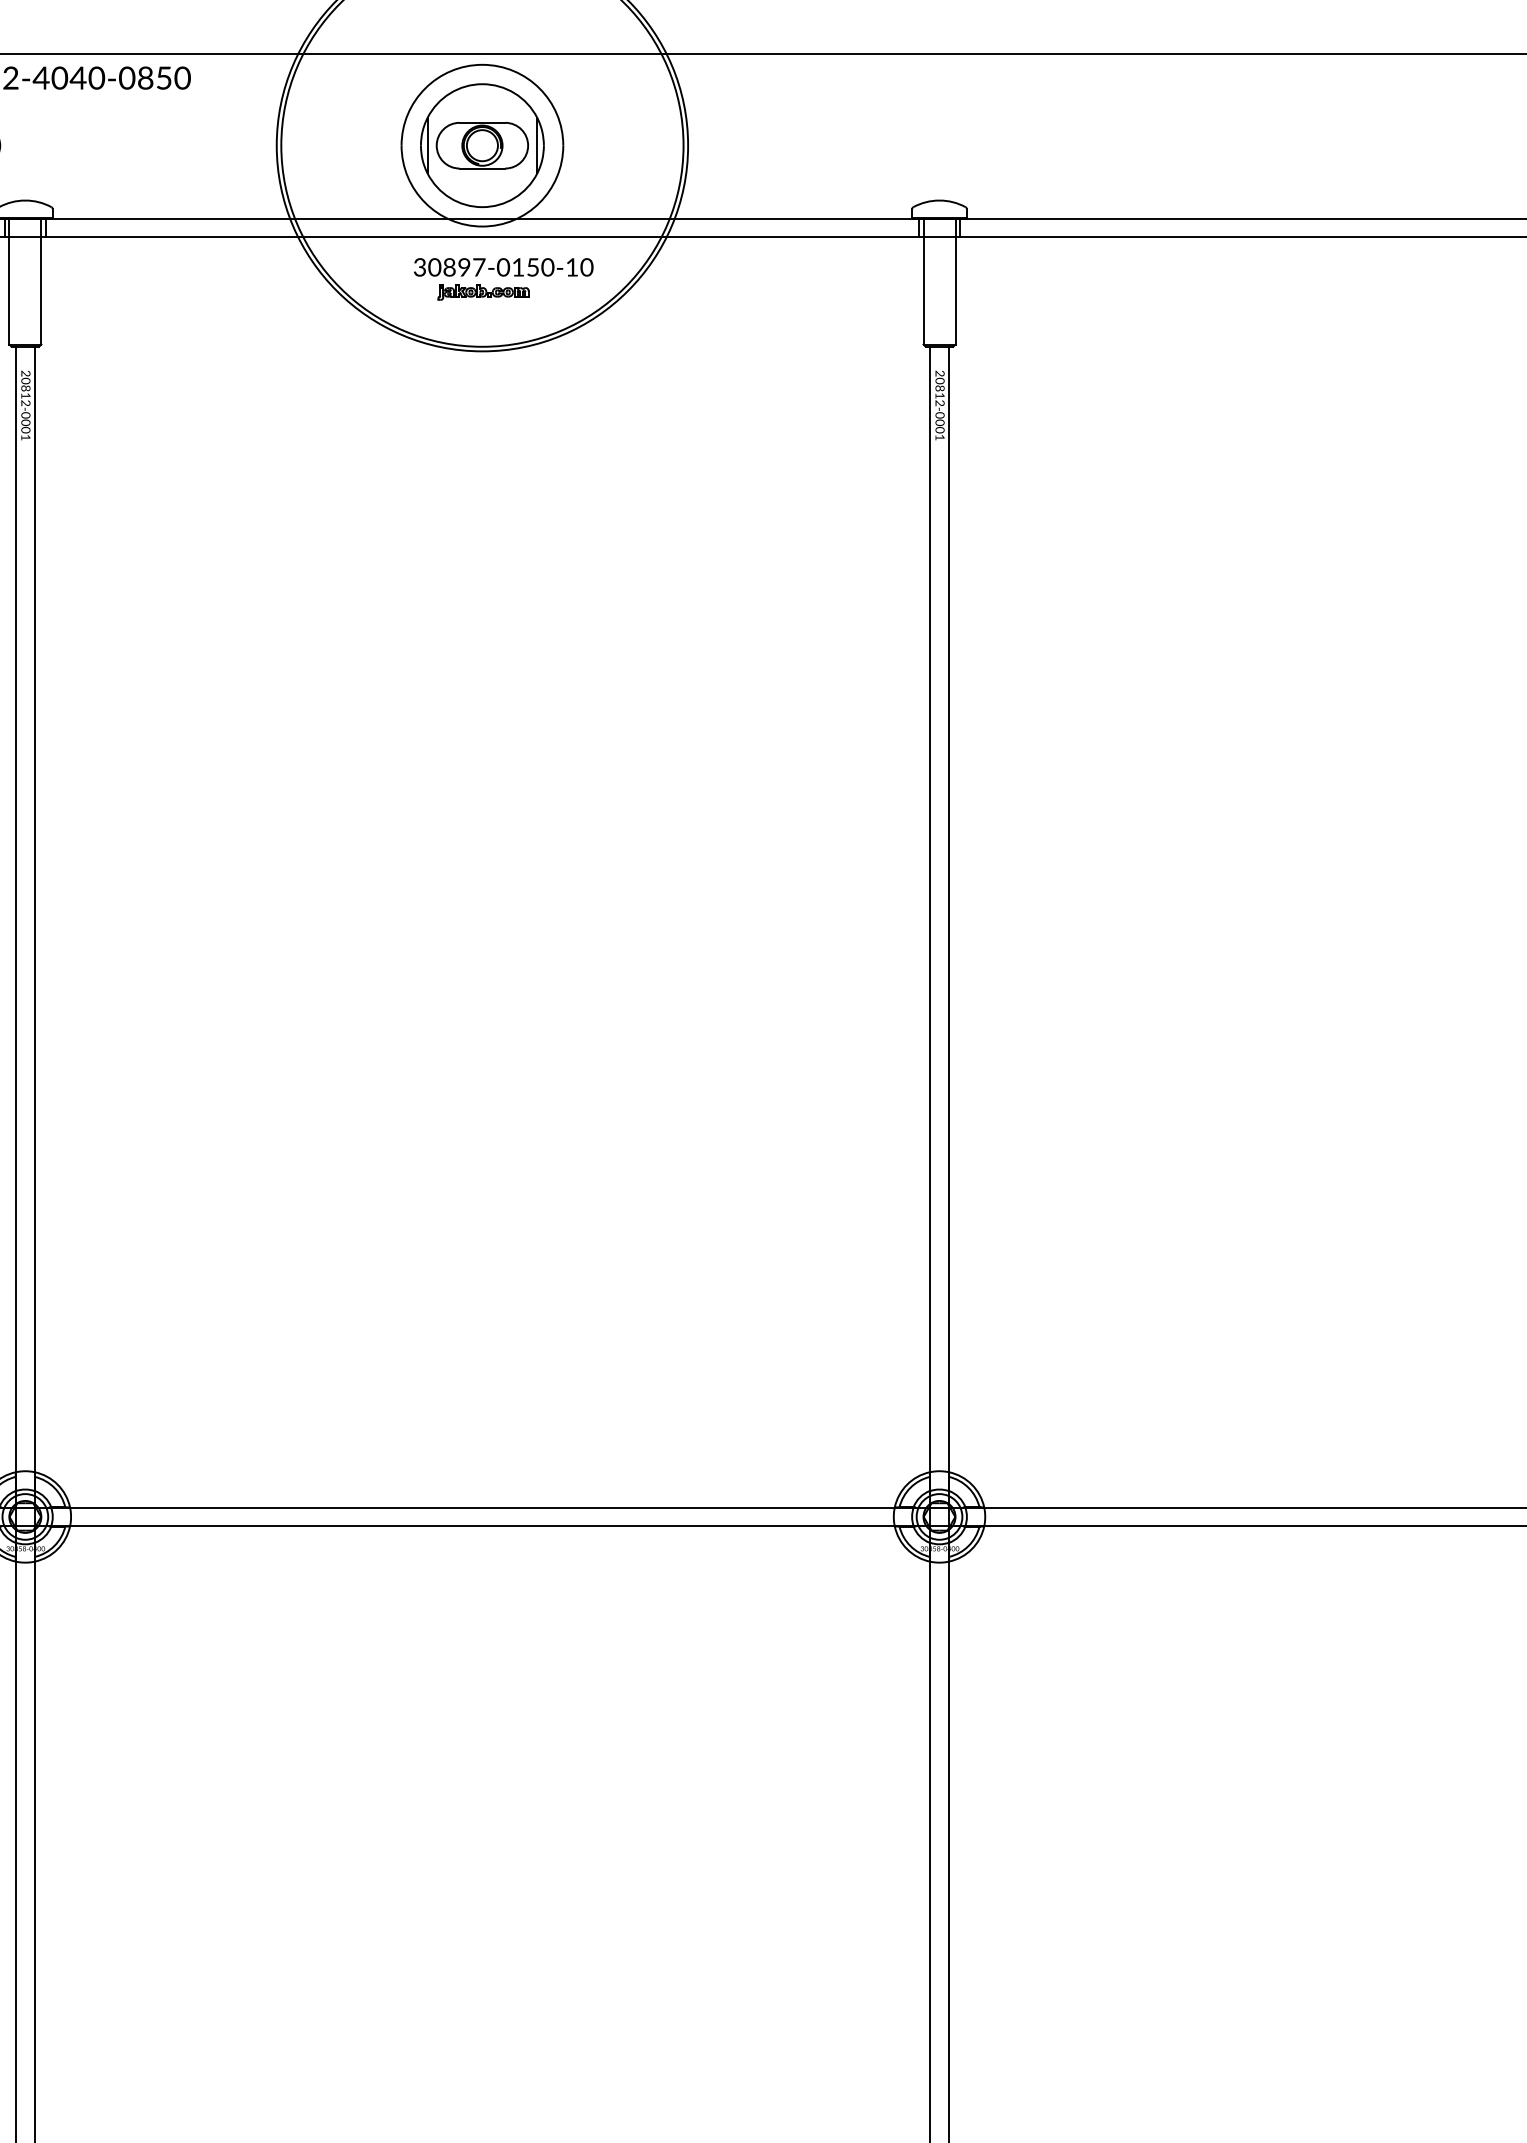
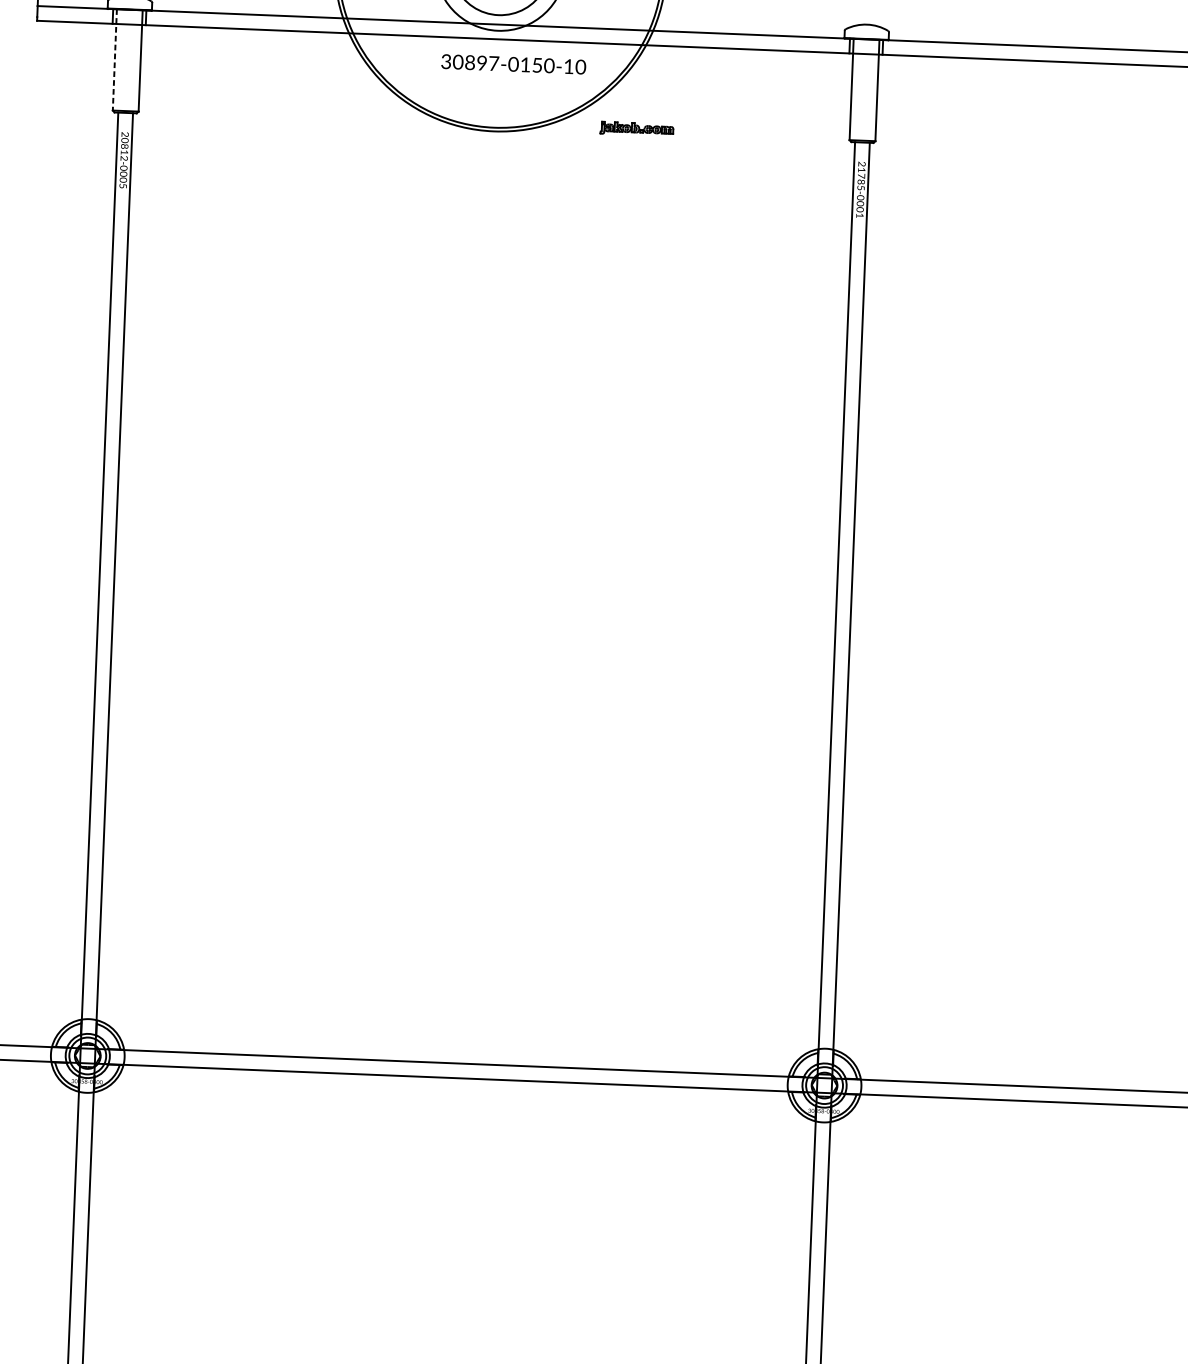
line: (9, 281) -> (115, 59), solid -> dashed
part: (483, 292) -> (636, 129), moved
text: (939, 391) -> (860, 178), 20812-0001 -> 21785-0001
text: (25, 437) -> (122, 186), 20812-0001 -> 20812-0005

